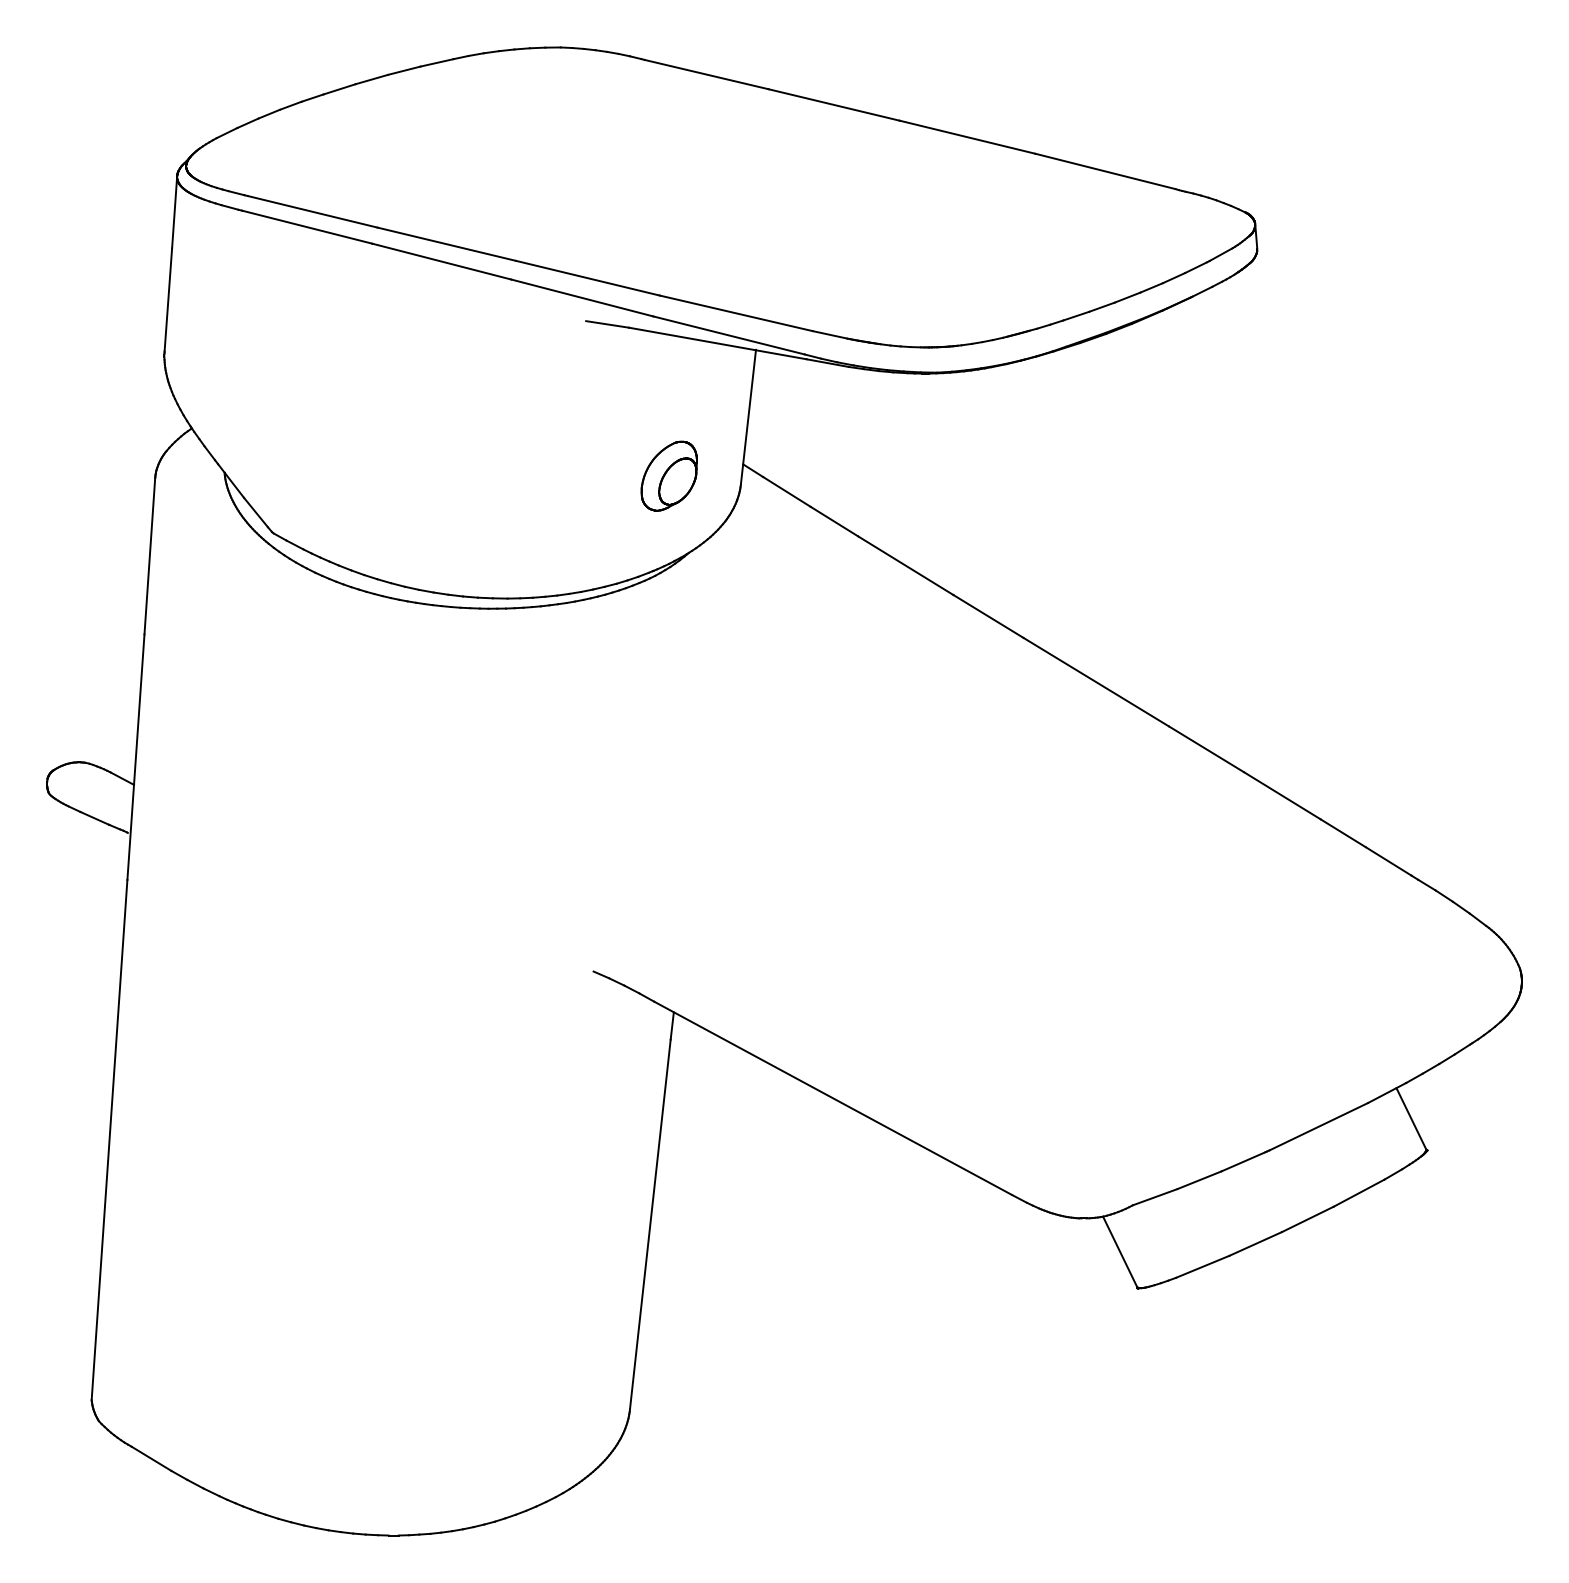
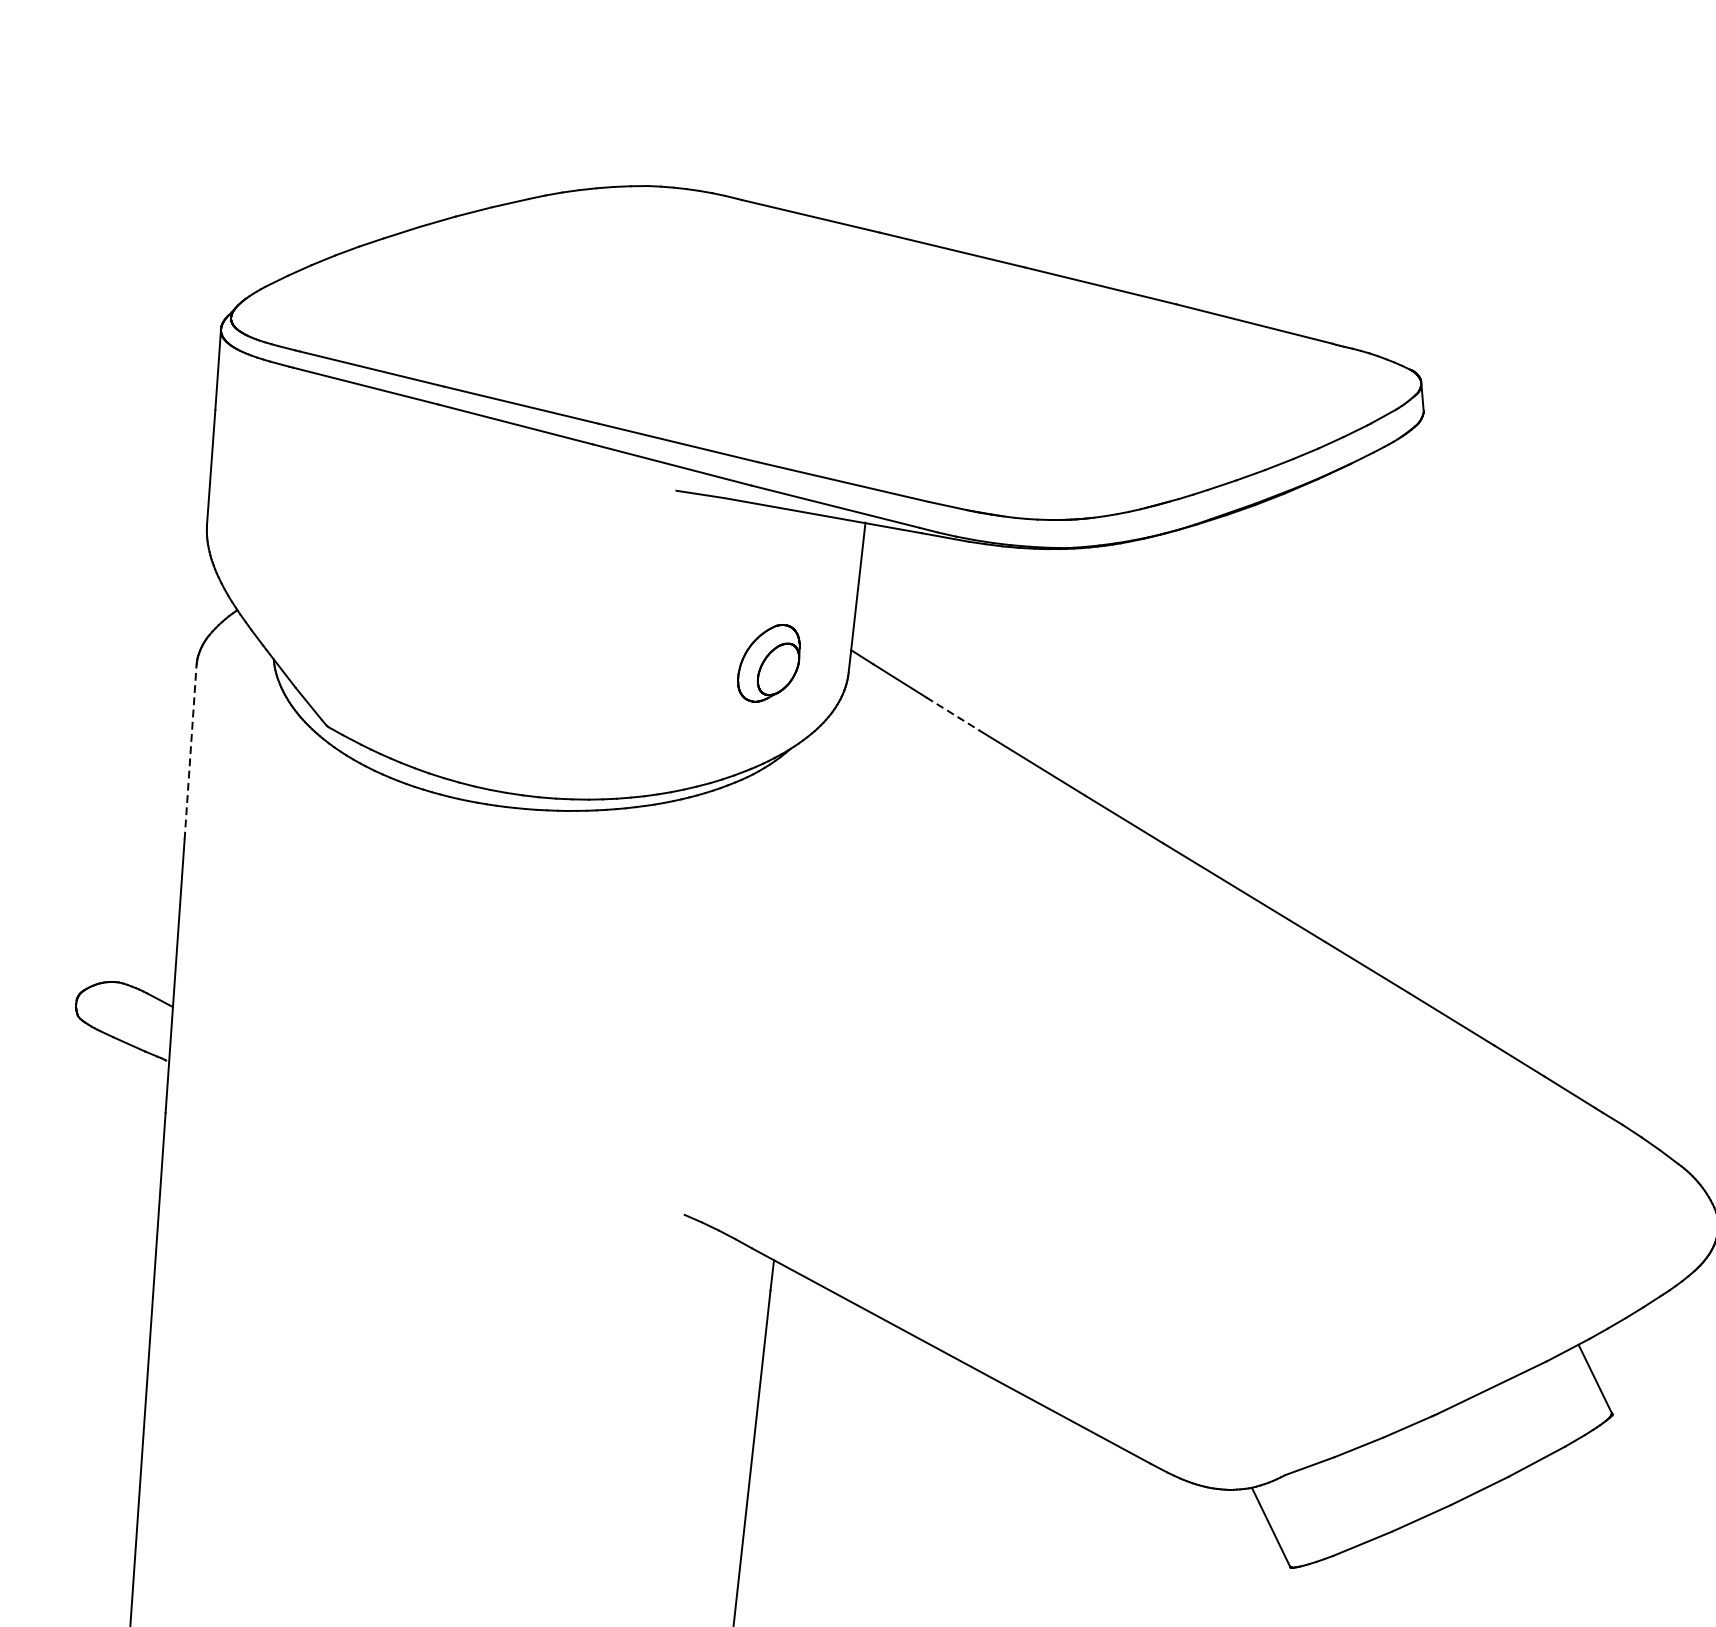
line: (834, 521) -> (952, 713), solid -> dashed
line: (149, 555) -> (190, 751), solid -> dashed

